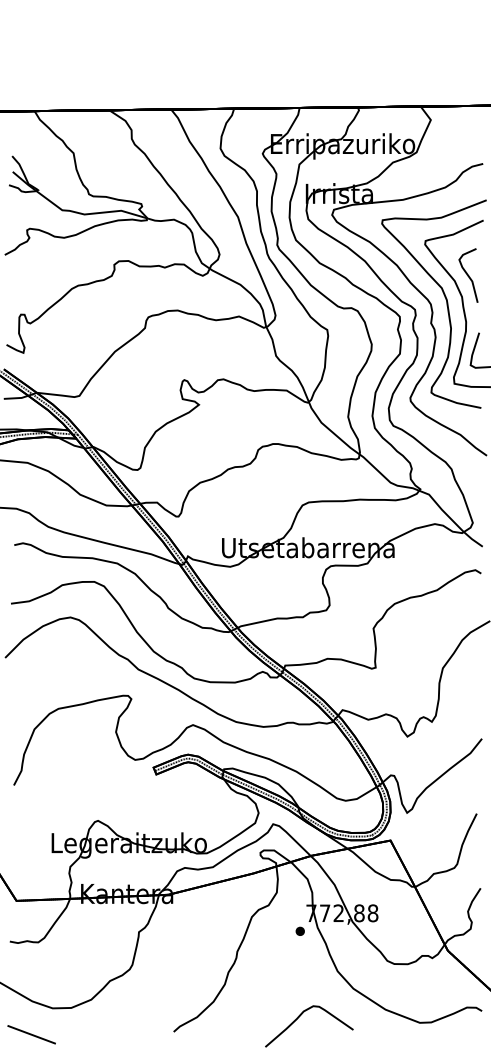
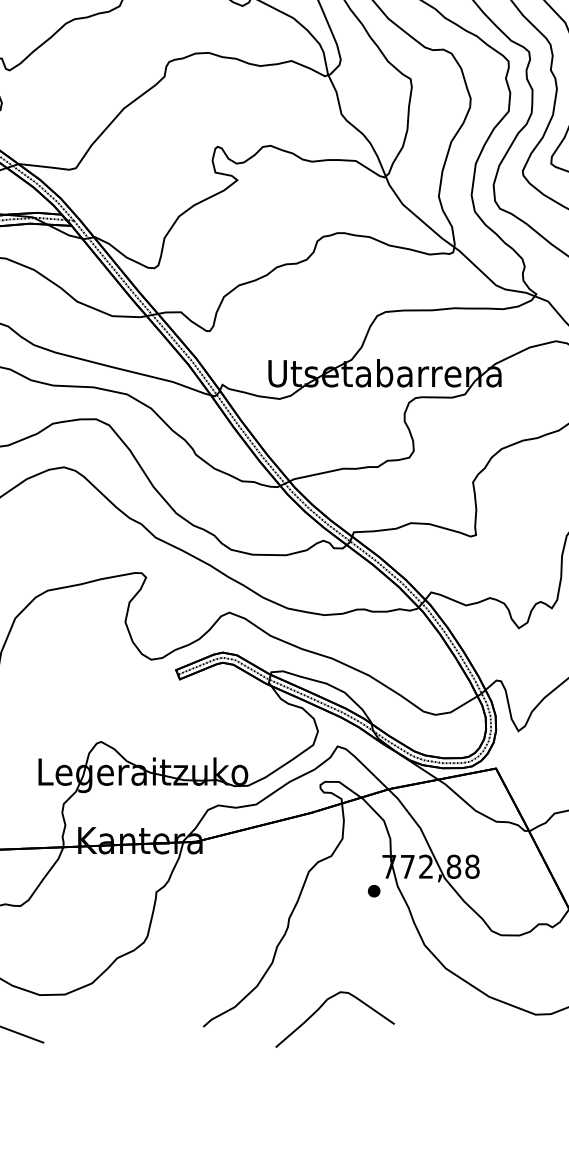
part: (300, 1016) -> (323, 1006), moved

